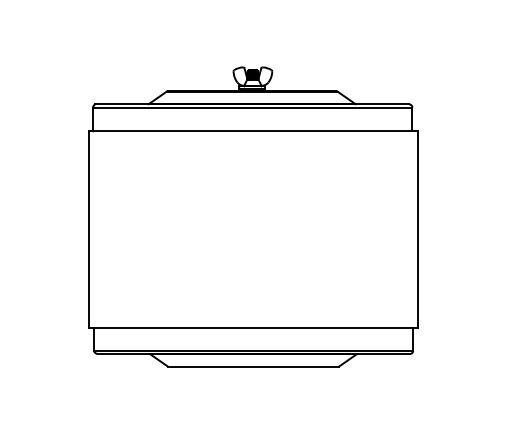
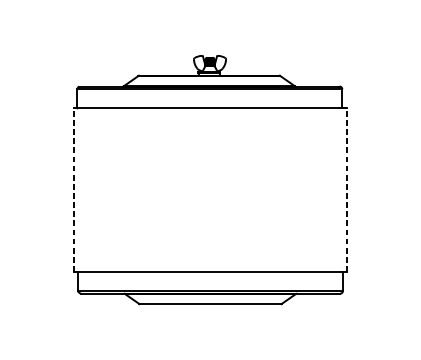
line: (89, 229) -> (74, 190), solid -> dashed
line: (417, 229) -> (346, 190), solid -> dashed

